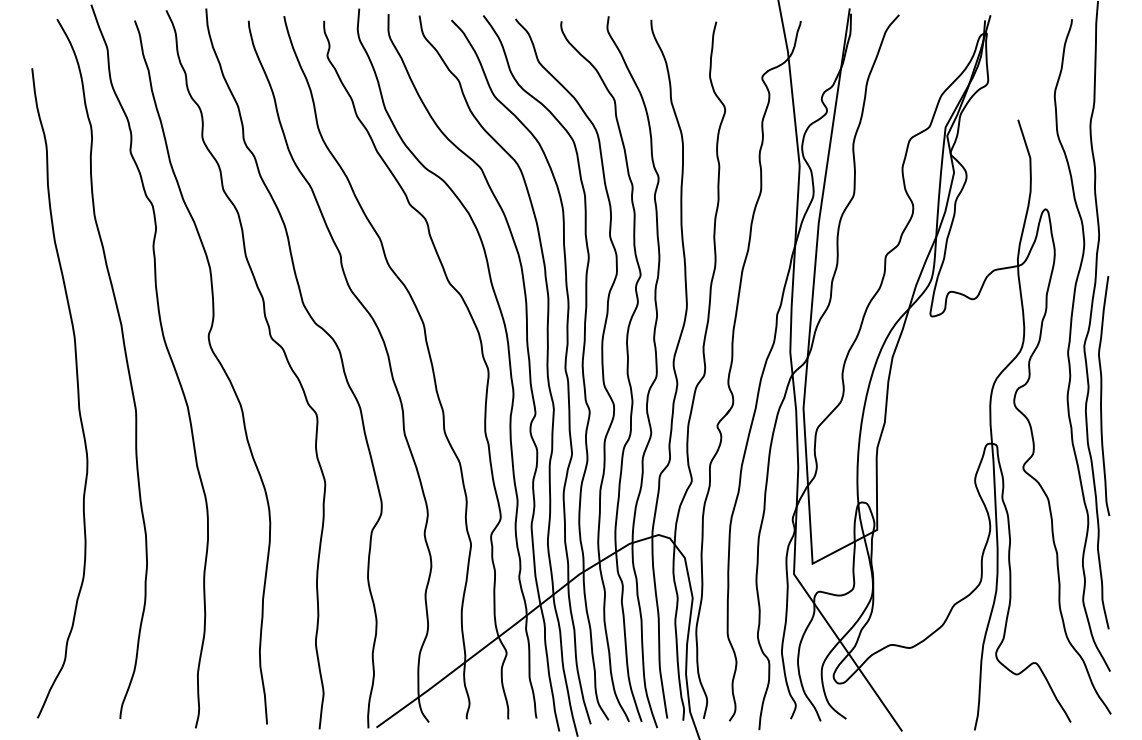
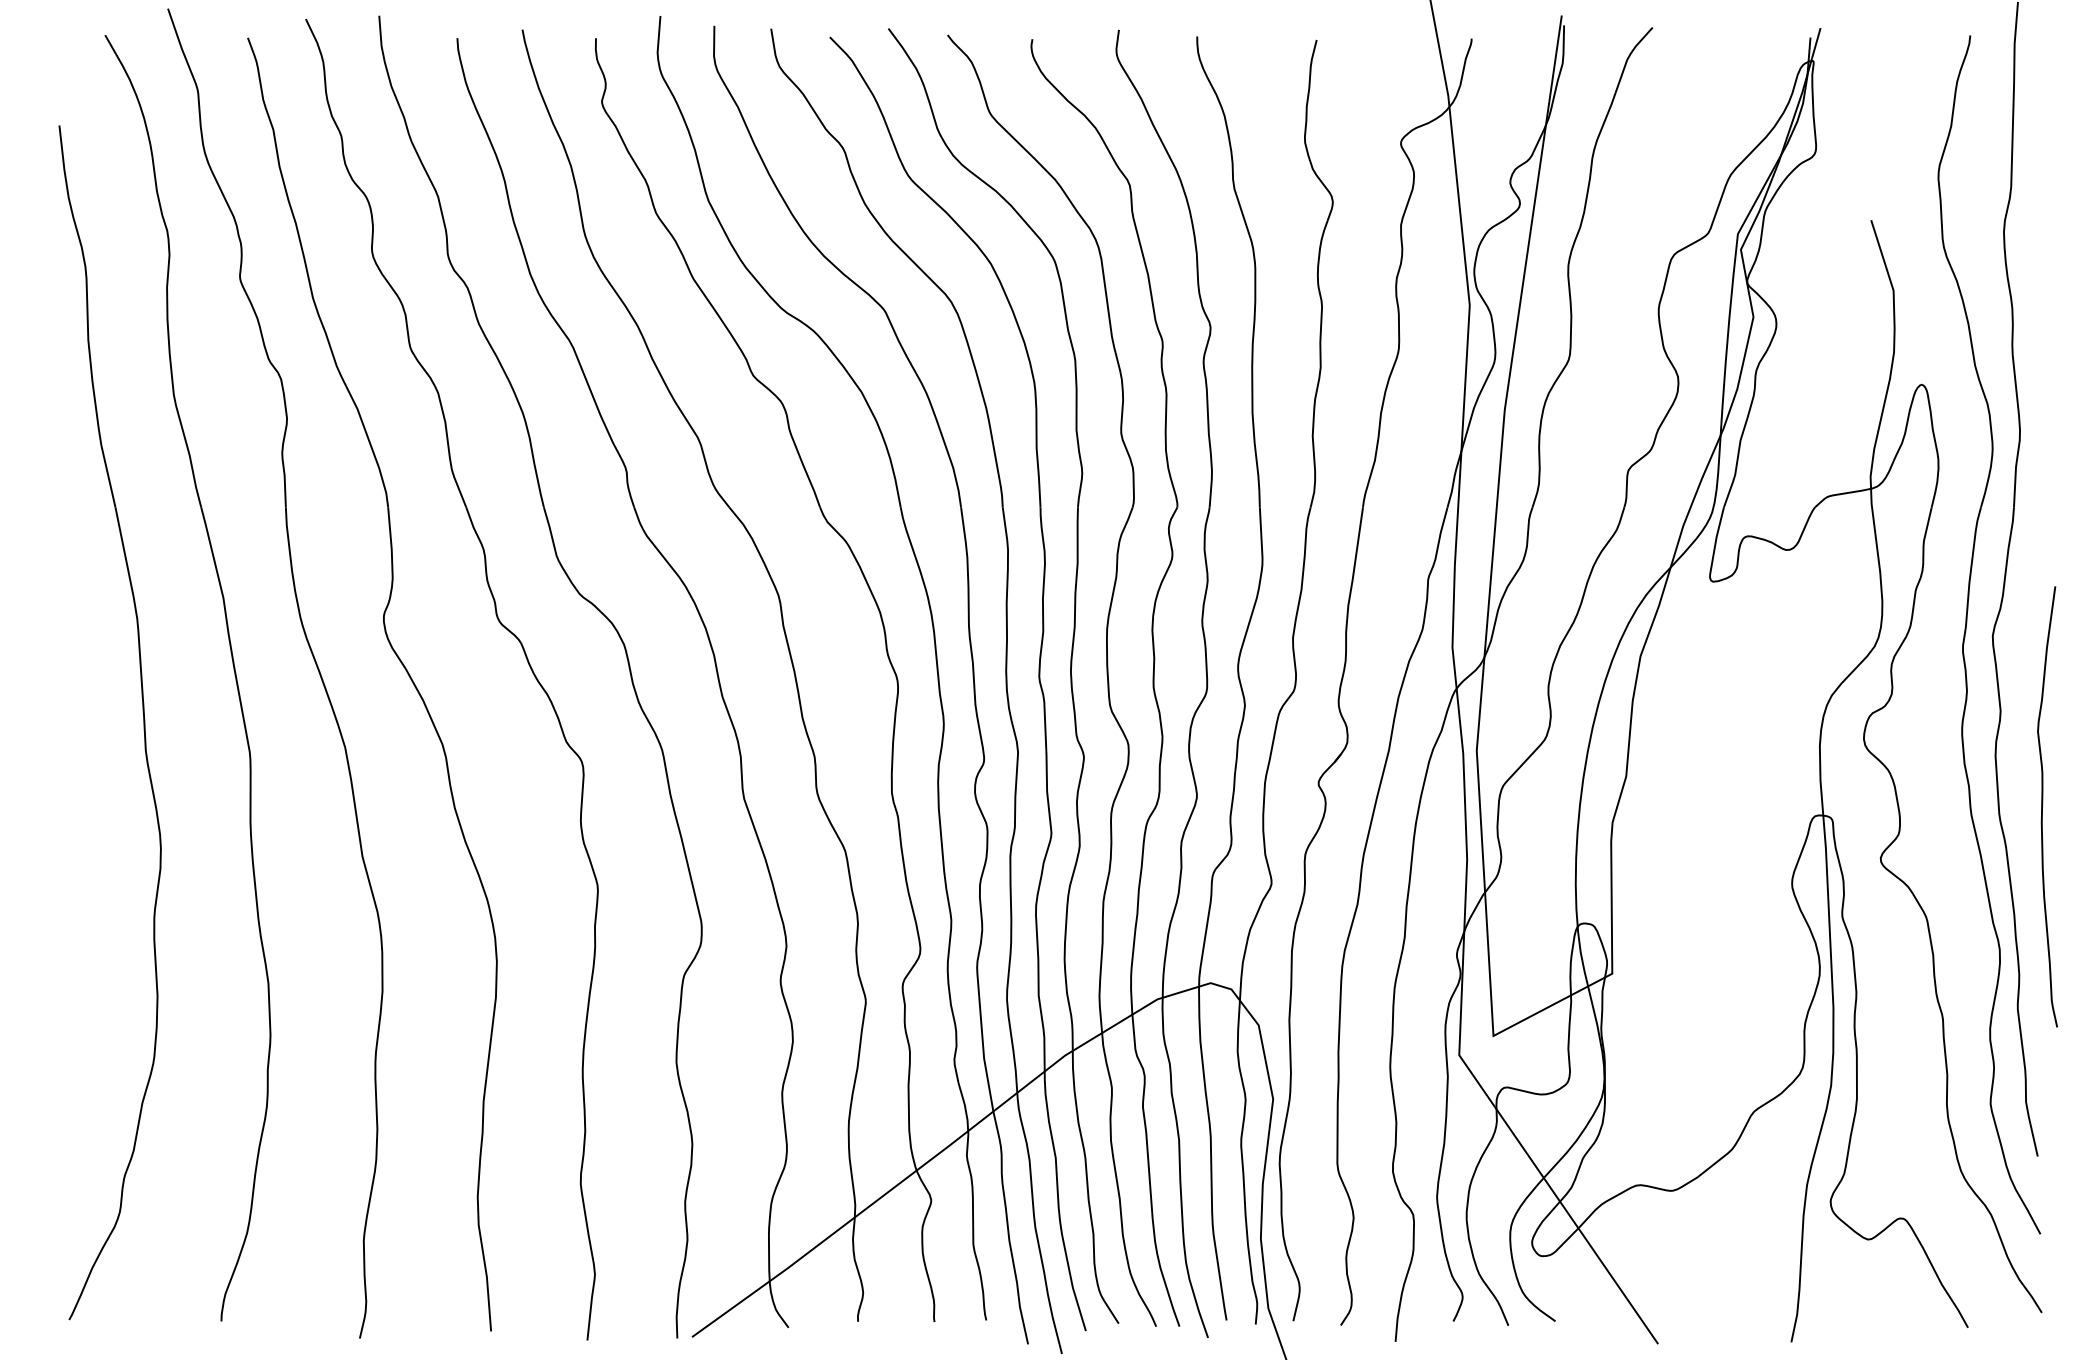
curve: (1102, 396) -> (2044, 807), moved

